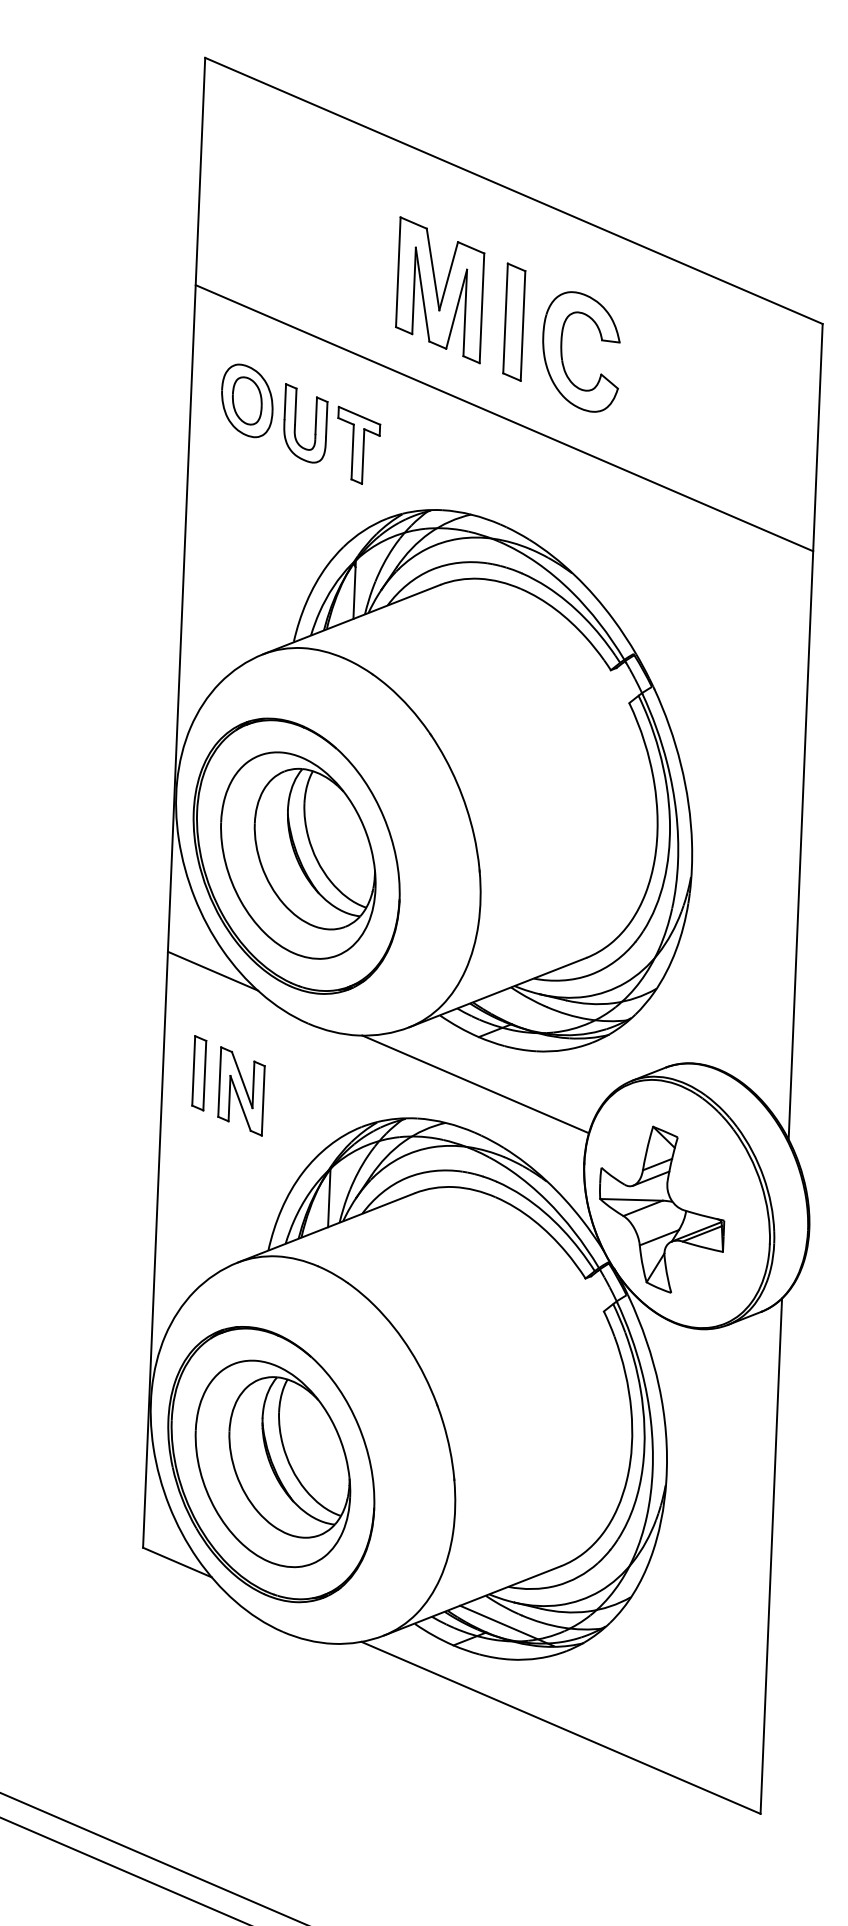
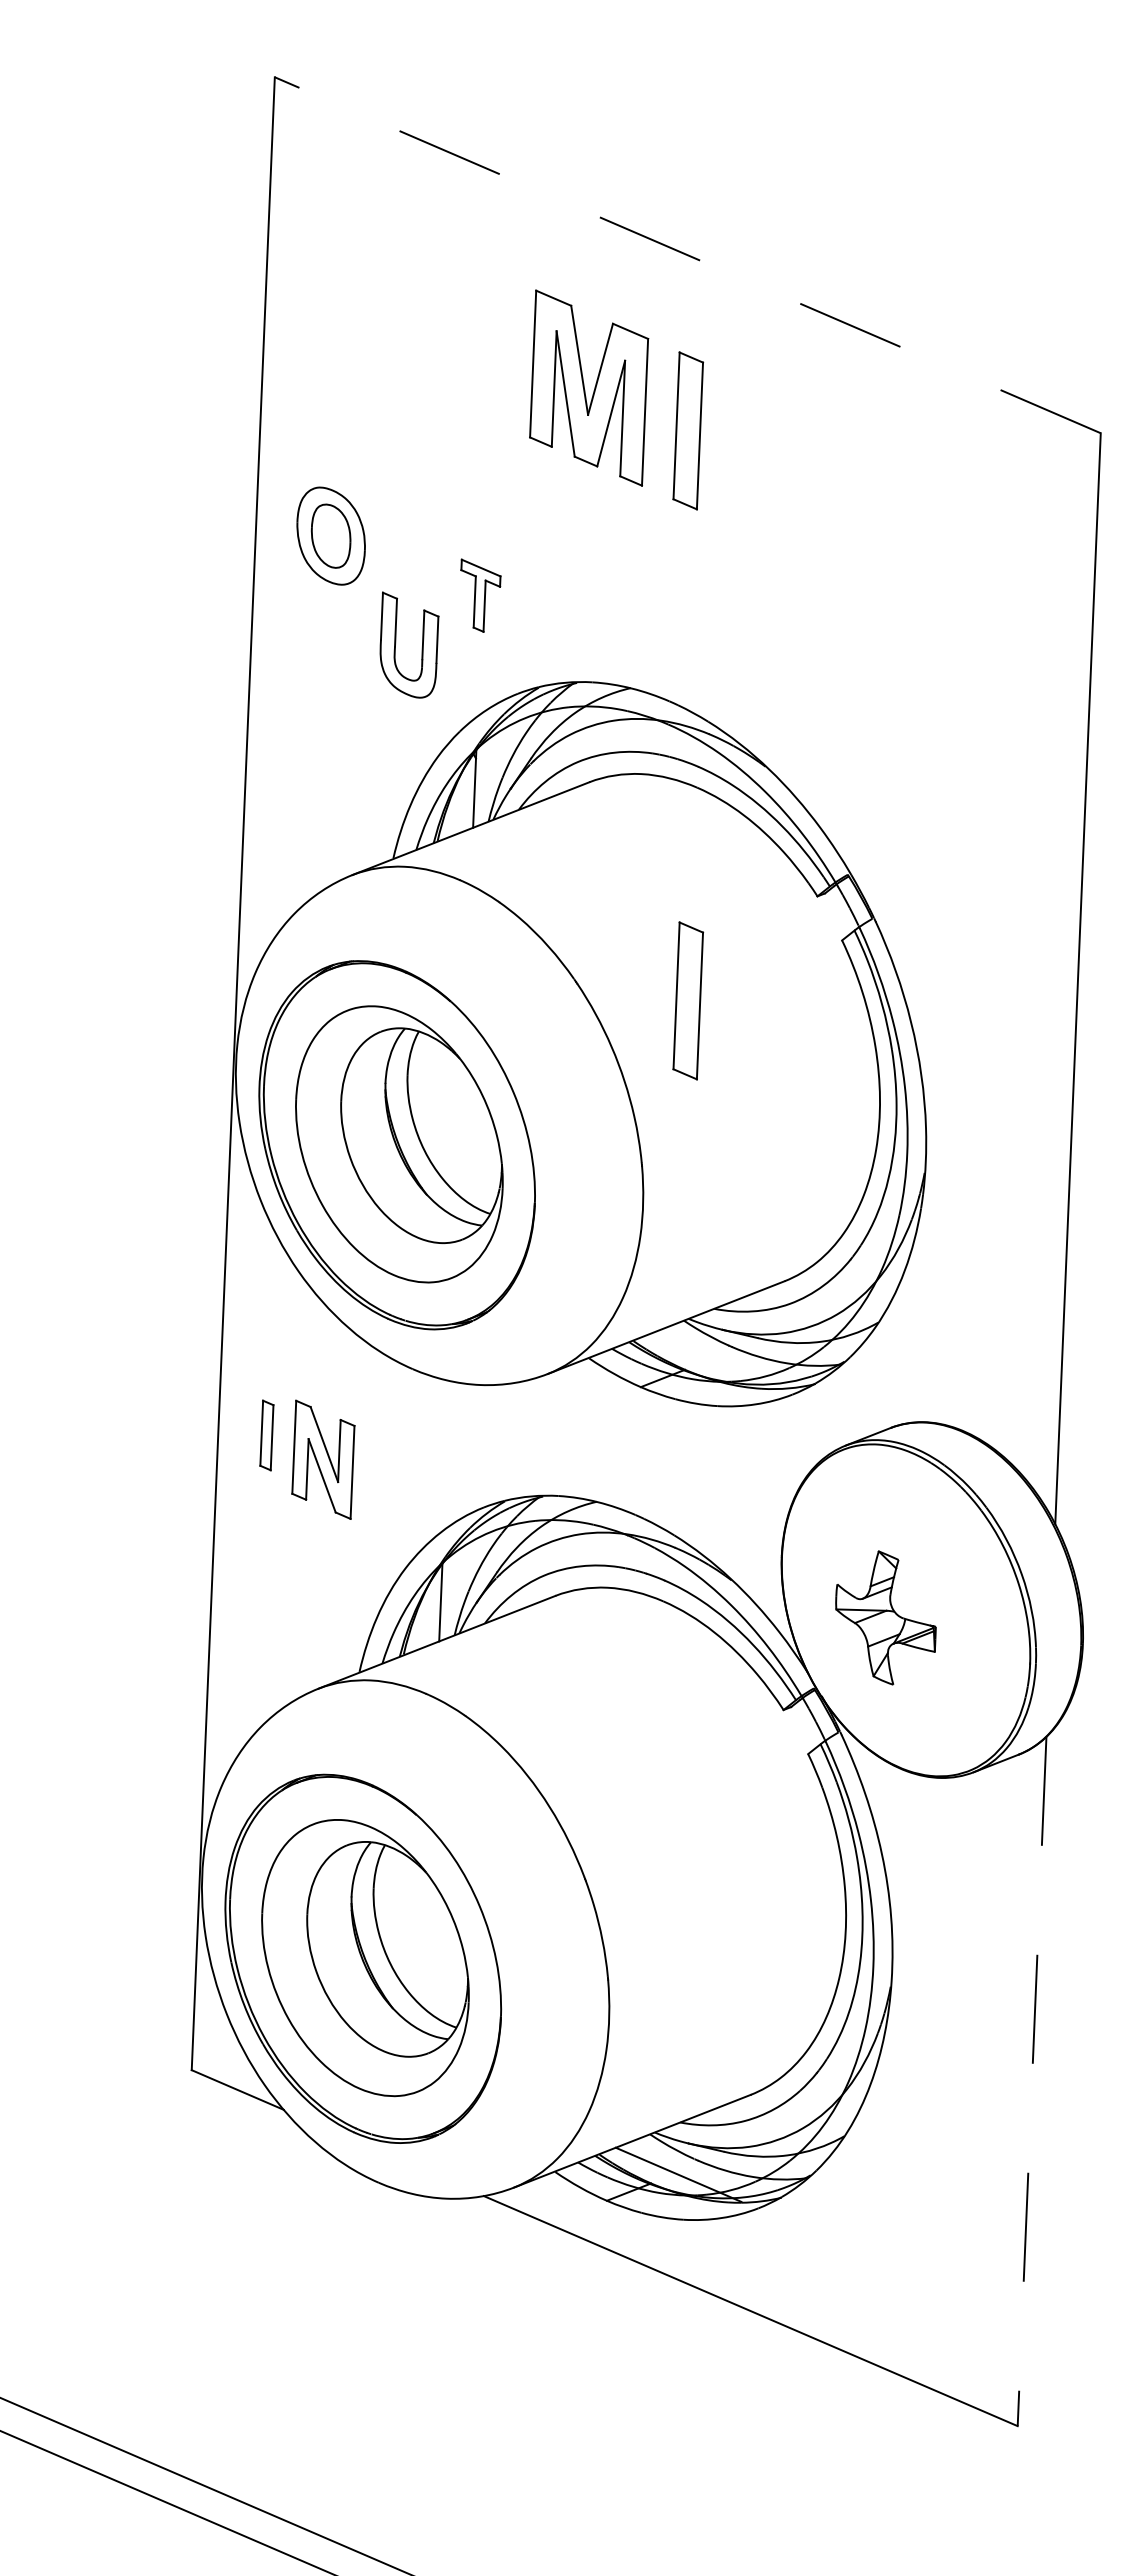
line: (513, 191) -> (687, 255), solid -> dashed
part: (562, 351) -> (752, 470), removed
line: (504, 418) -> (675, 559), removed
part: (314, 425) -> (421, 647), moved
part: (358, 445) -> (480, 595), size x0.7
part: (514, 748) -> (688, 1000), added
line: (212, 970) -> (284, 1298), removed
part: (198, 1073) -> (266, 1435), size x0.7
line: (475, 1084) -> (636, 1450), removed
part: (661, 1209) -> (885, 1617), size x0.6
line: (771, 1556) -> (1032, 2081), solid -> dashed

